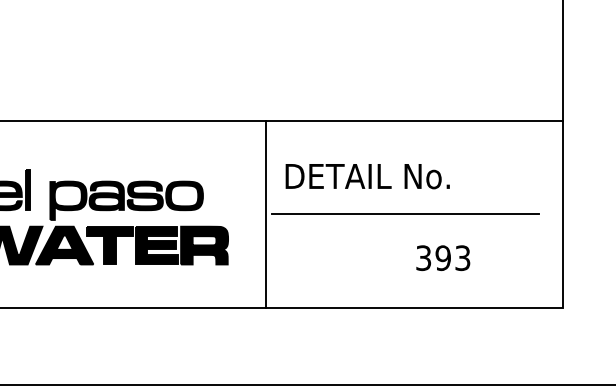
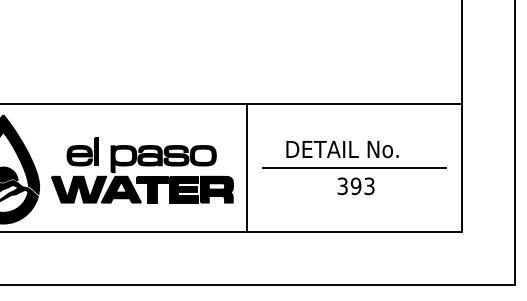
text: (367, 176) -> (342, 149), moved
line: (265, 214) -> (246, 168), moved
text: (442, 258) -> (355, 186), moved

